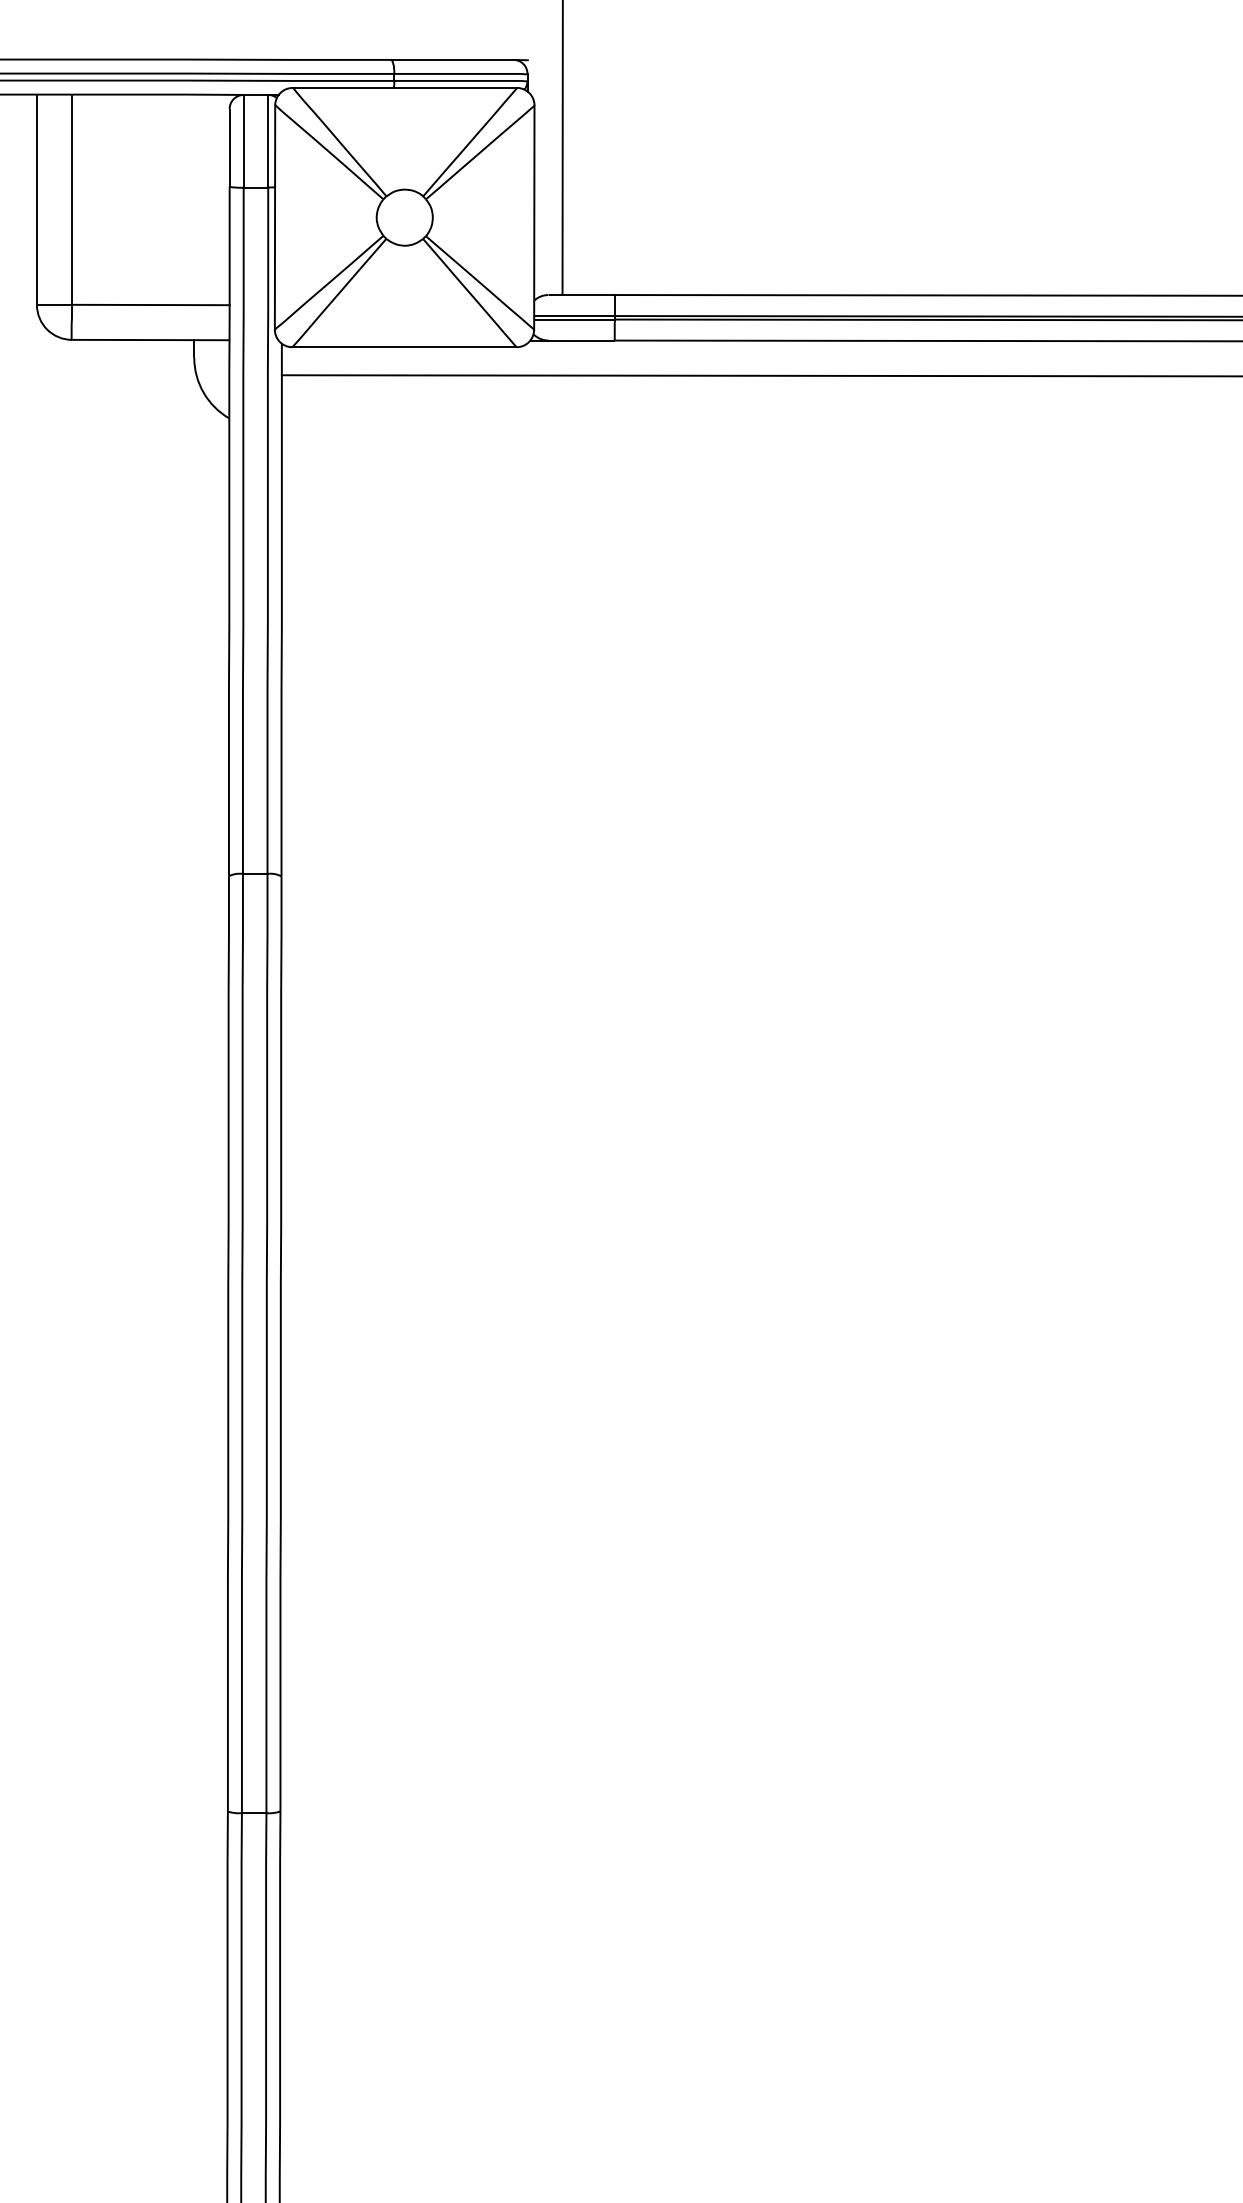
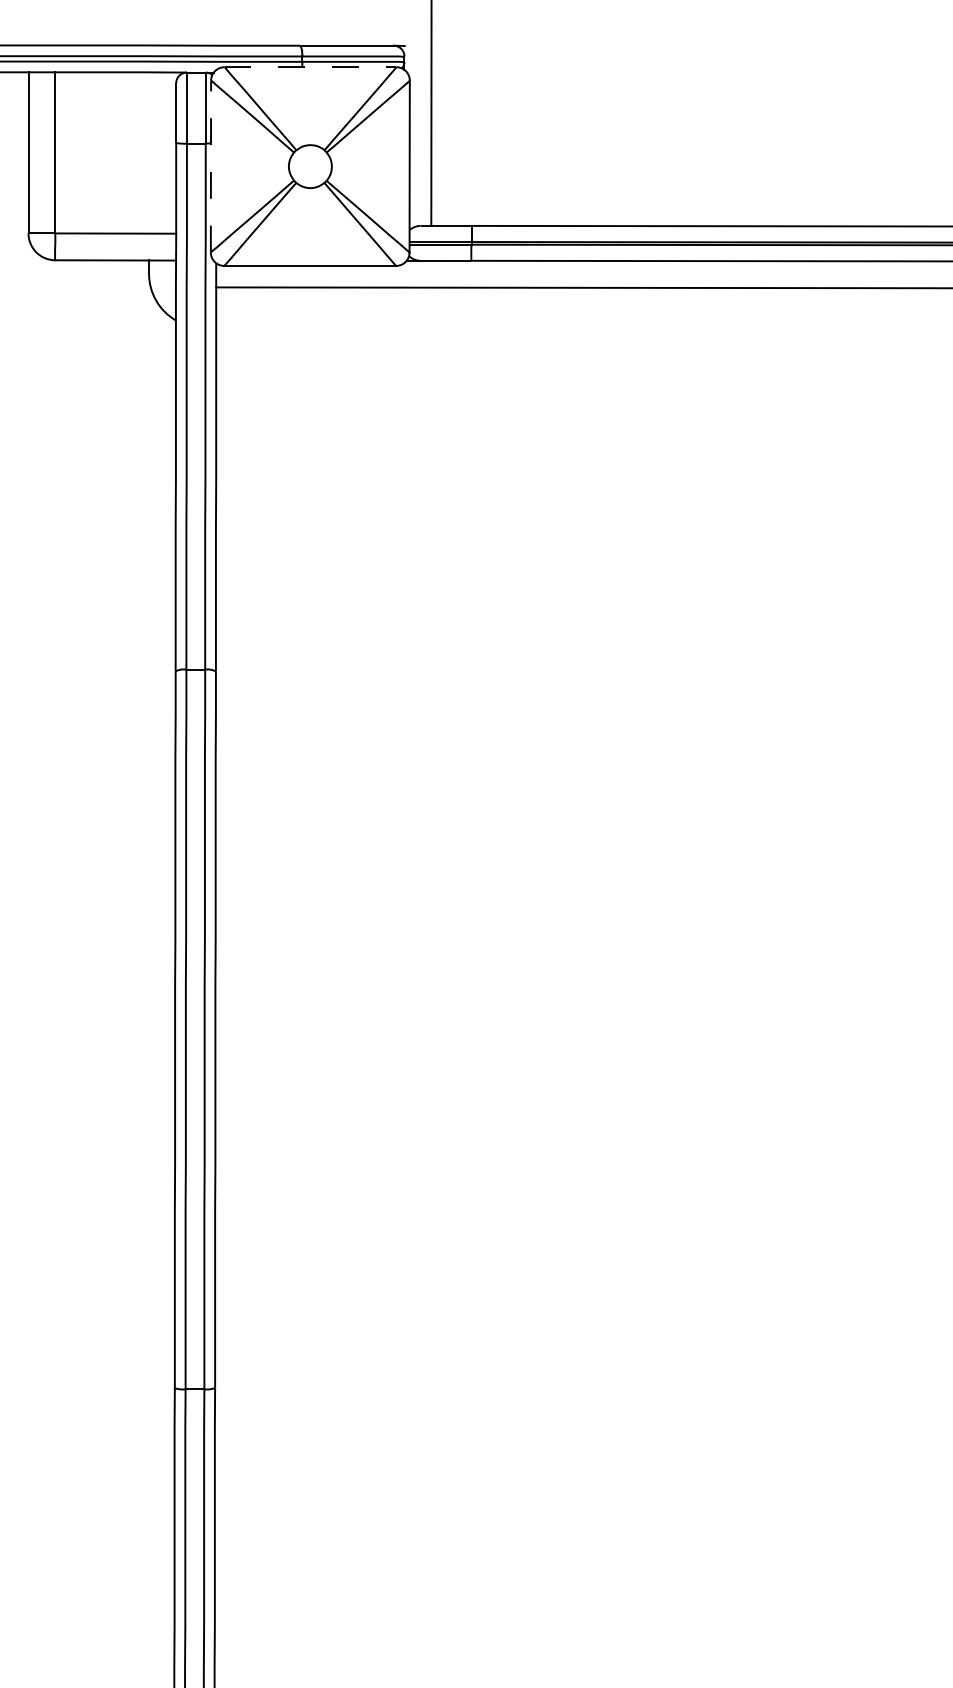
line: (405, 87) -> (310, 66), solid -> dashed
line: (275, 217) -> (211, 166), solid -> dashed

